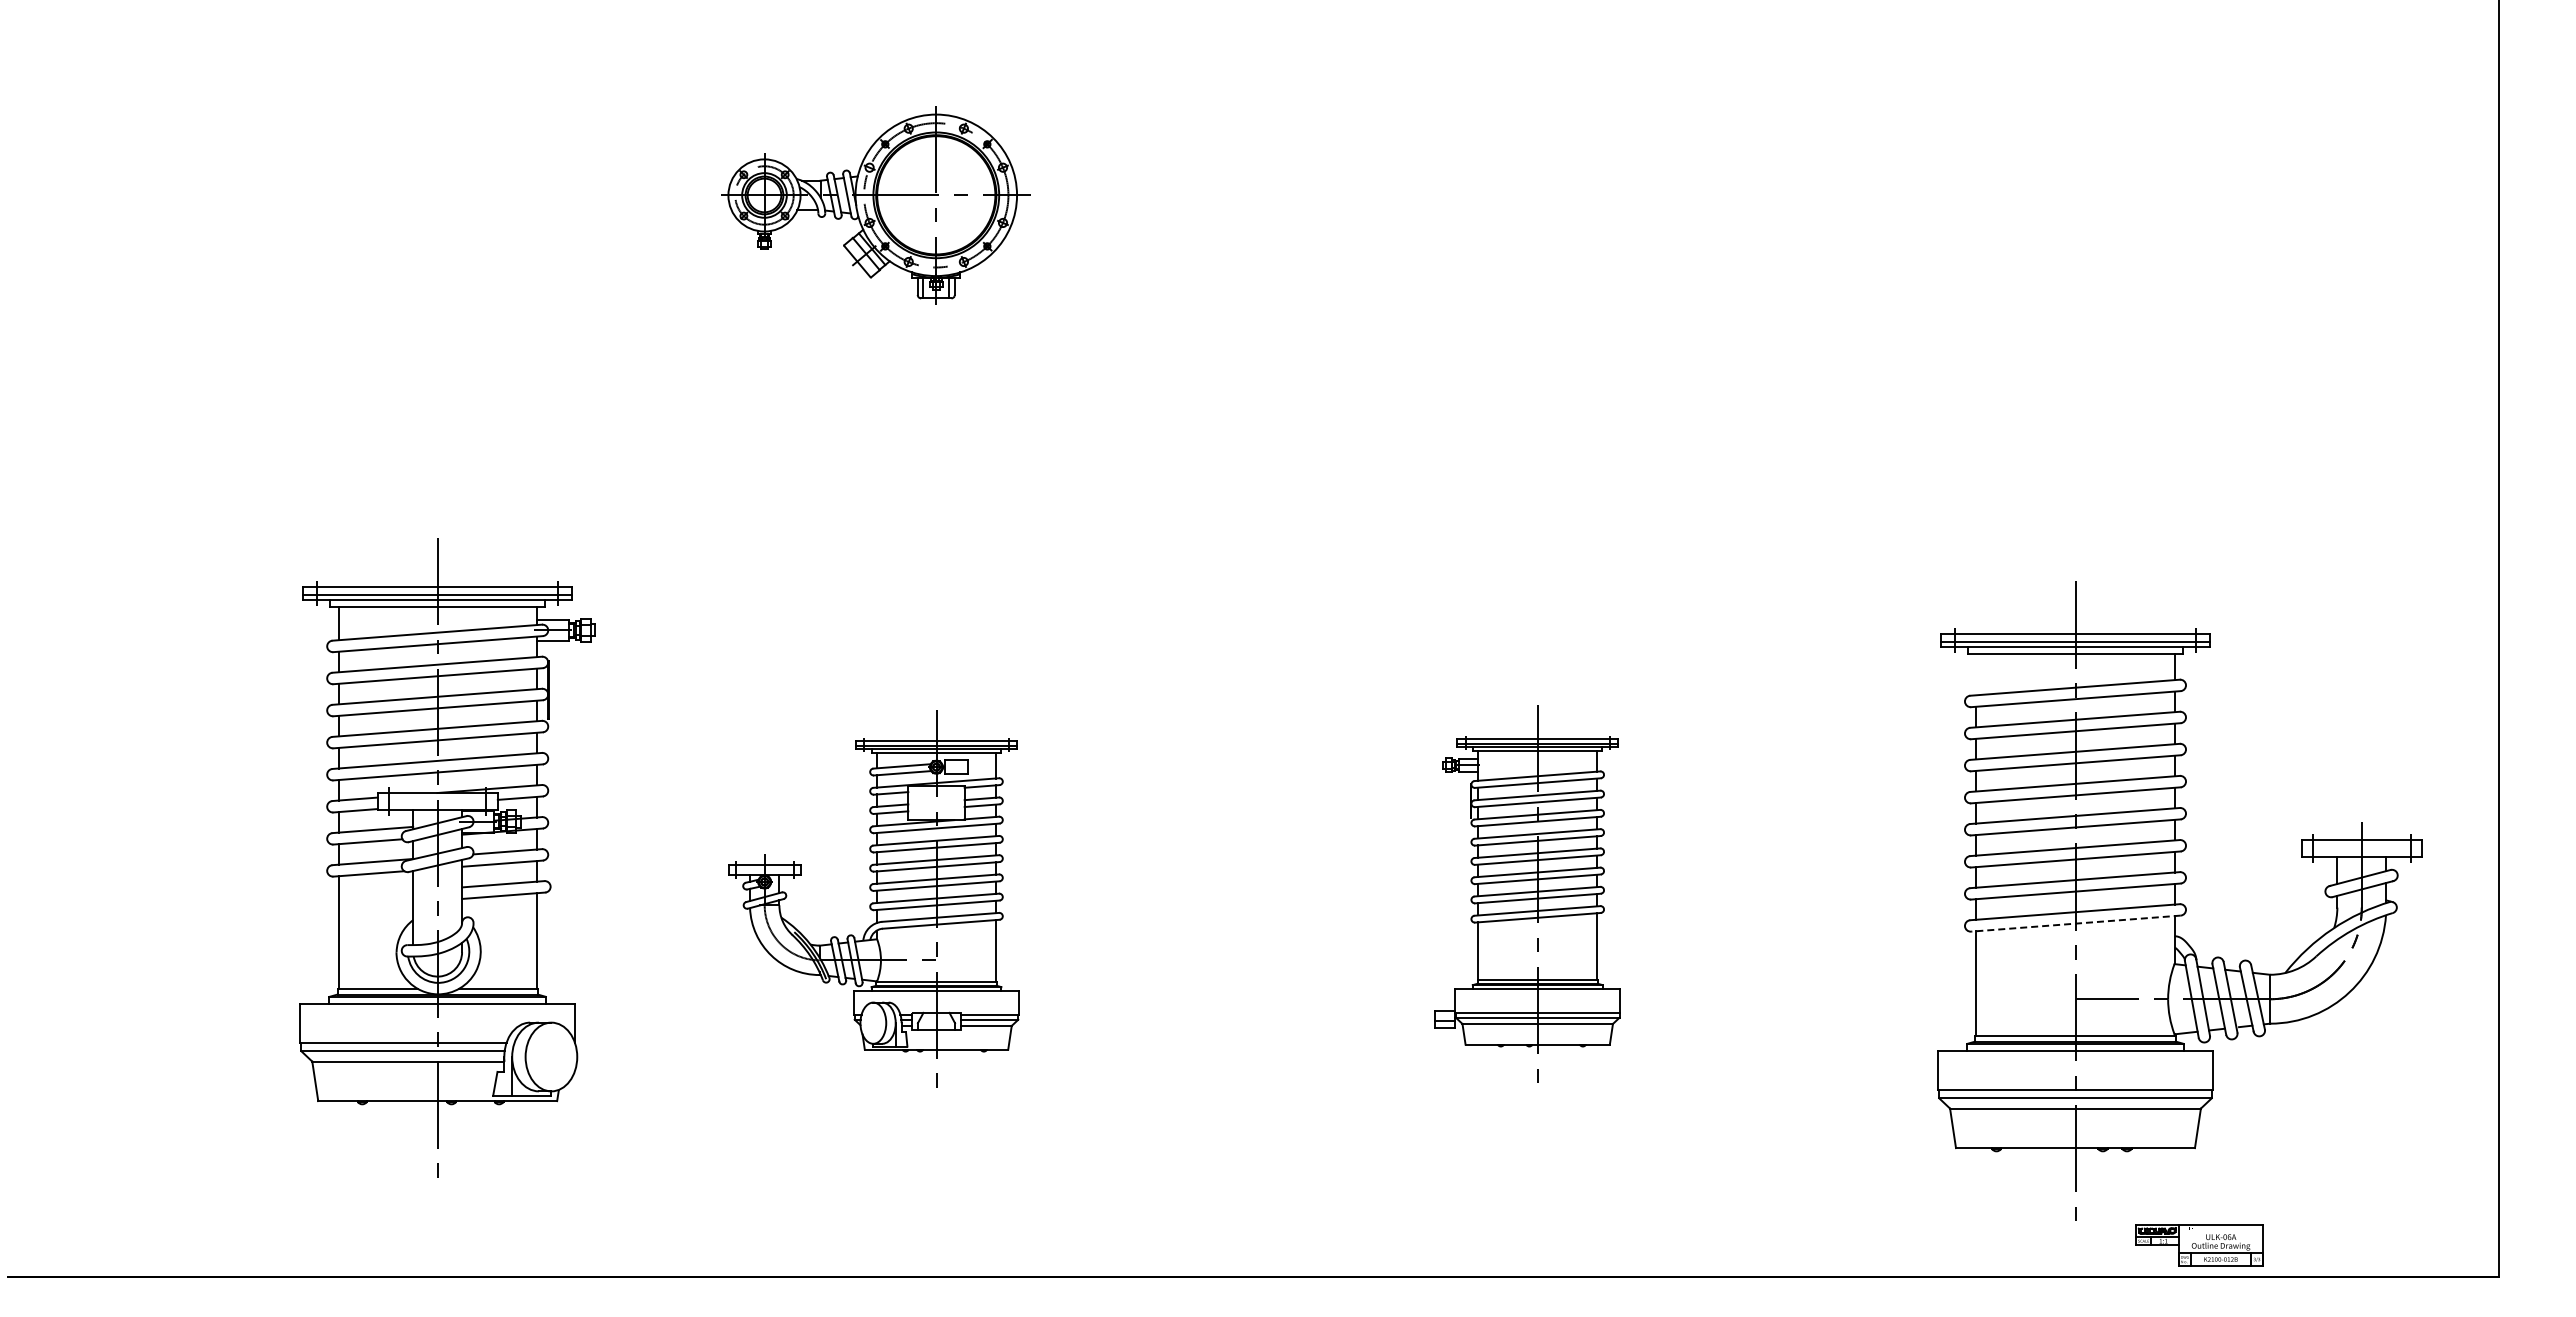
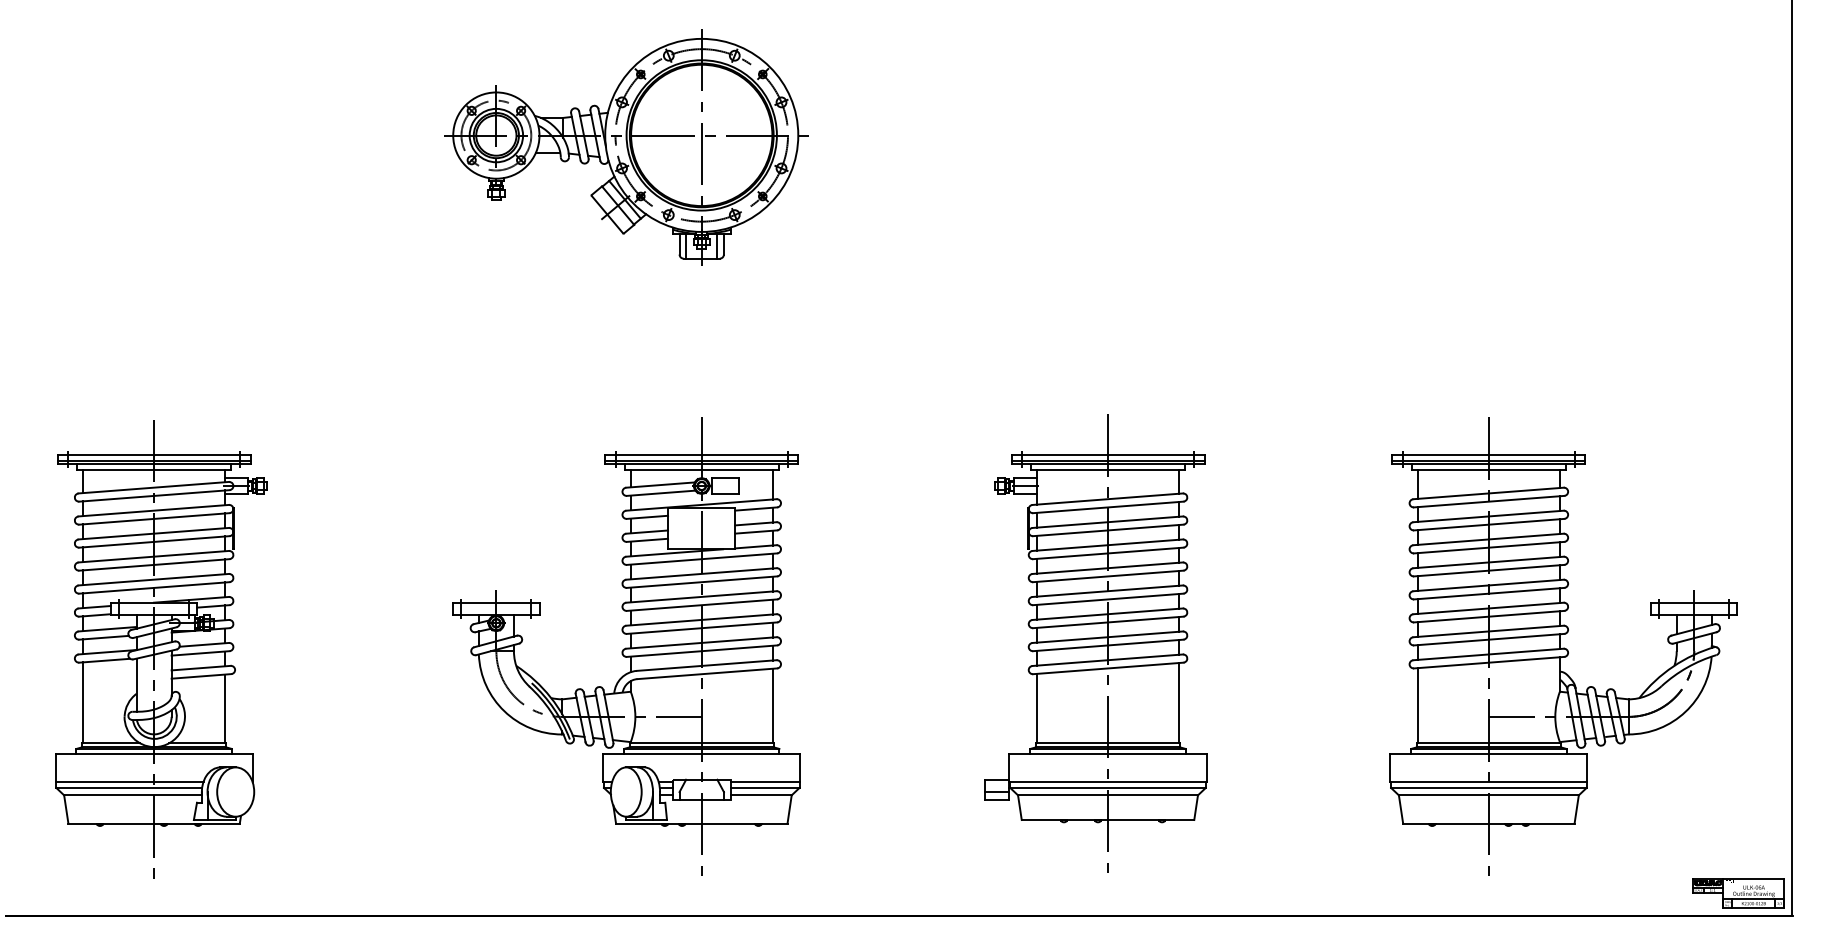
part: (873, 205) -> (626, 147), size x1.67
line: (1976, 674) -> (1417, 483), added
part: (447, 857) -> (161, 648), moved
part: (1527, 896) -> (1095, 643), size x1.67
part: (873, 901) -> (626, 646), size x1.67
line: (2075, 923) -> (1488, 662), dashed -> solid
part: (2199, 1245) -> (1738, 893), moved

